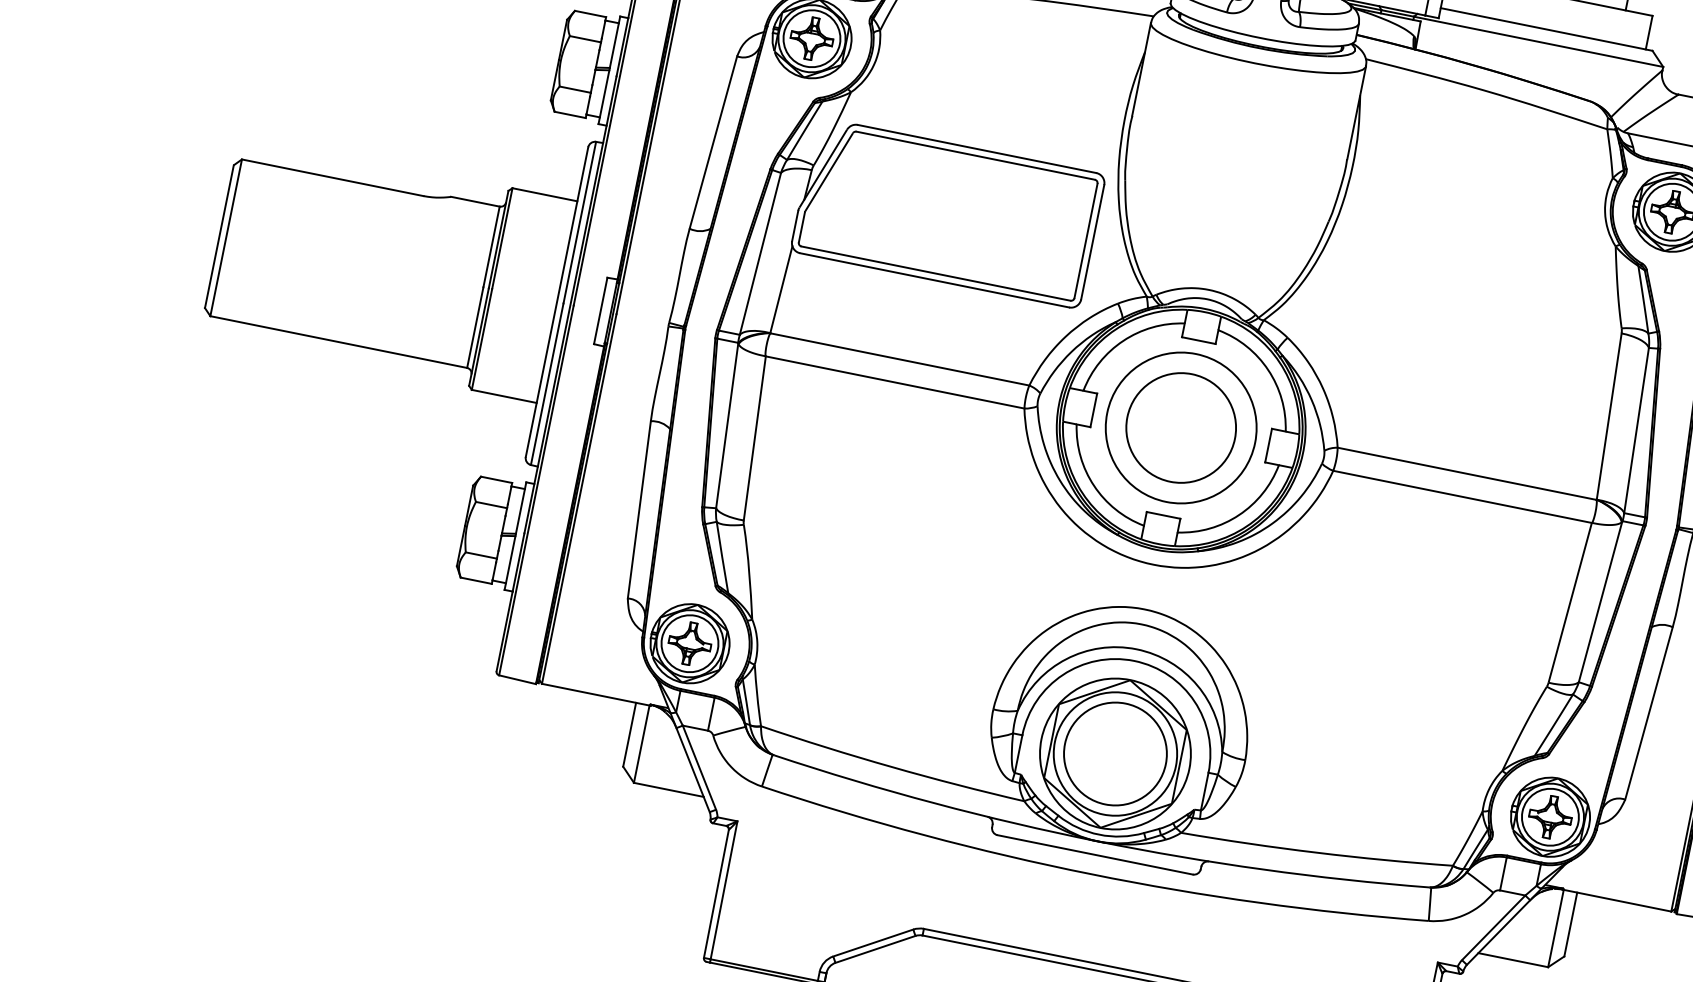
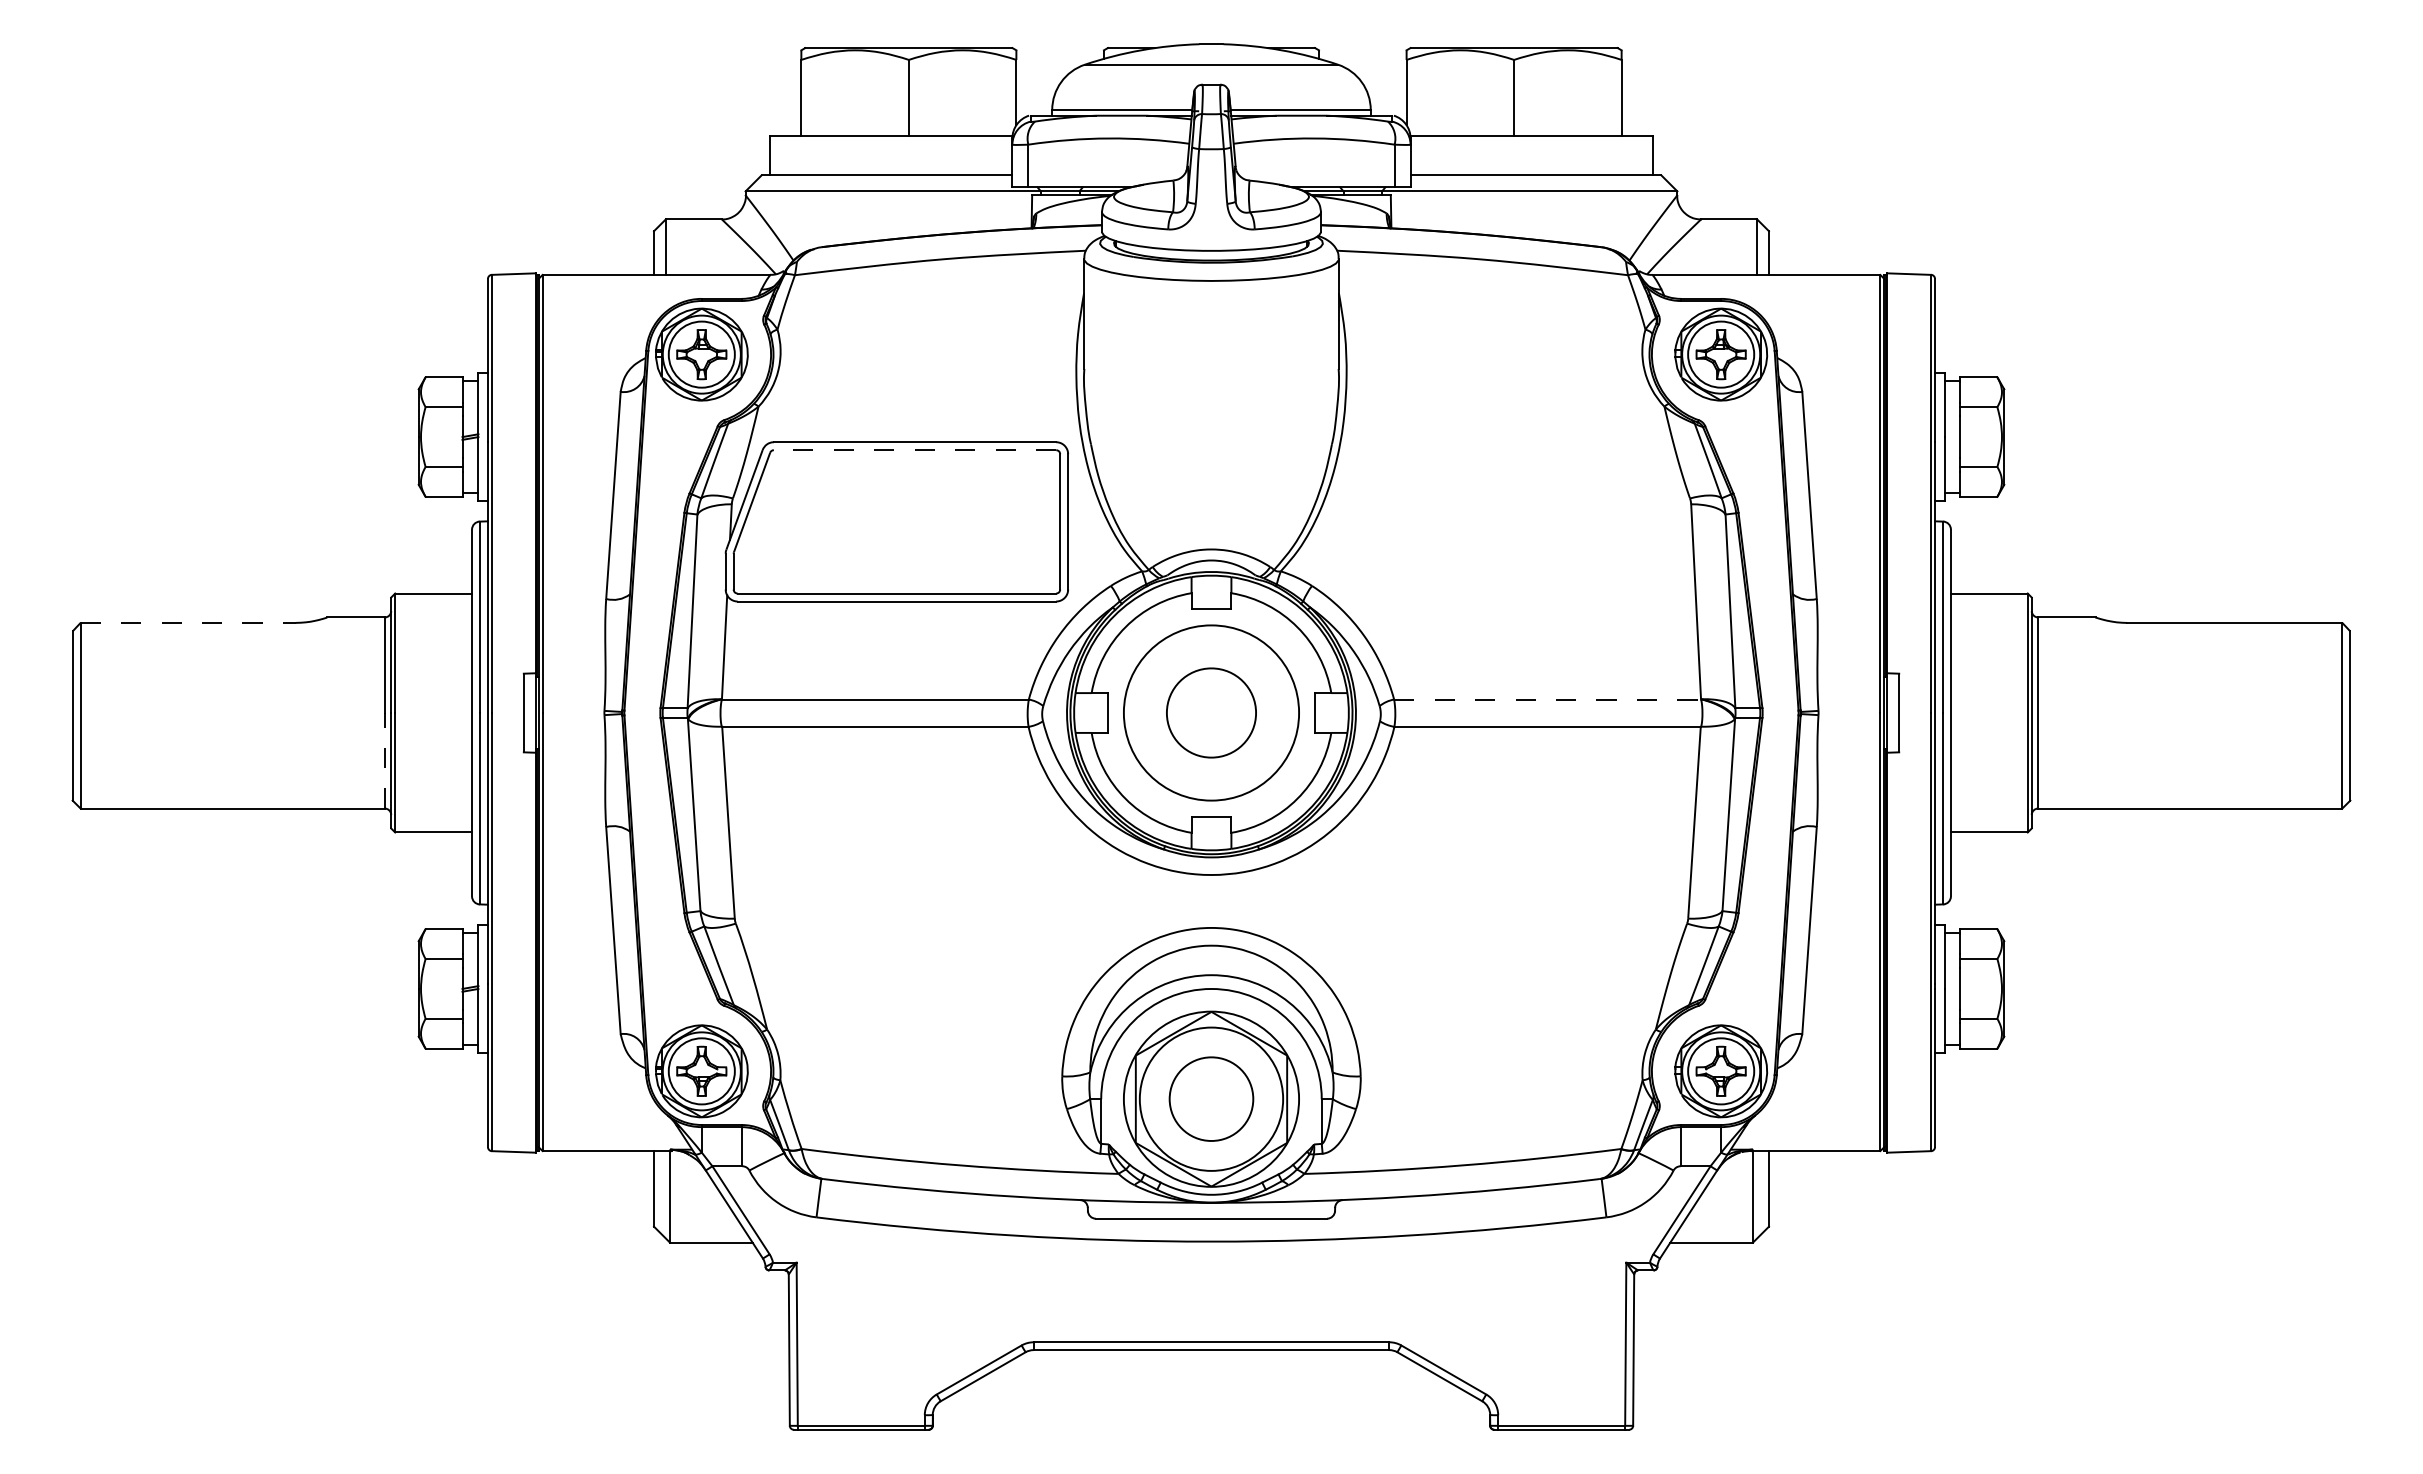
line: (975, 155) -> (914, 450), solid -> dashed
line: (333, 177) -> (188, 622), solid -> dashed
line: (475, 327) -> (384, 760), solid -> dashed
circle: (1181, 427) -> (1211, 712), size x0.7
line: (1467, 473) -> (1547, 699), solid -> dashed
circle: (1115, 753) -> (1211, 1098), size x0.7

